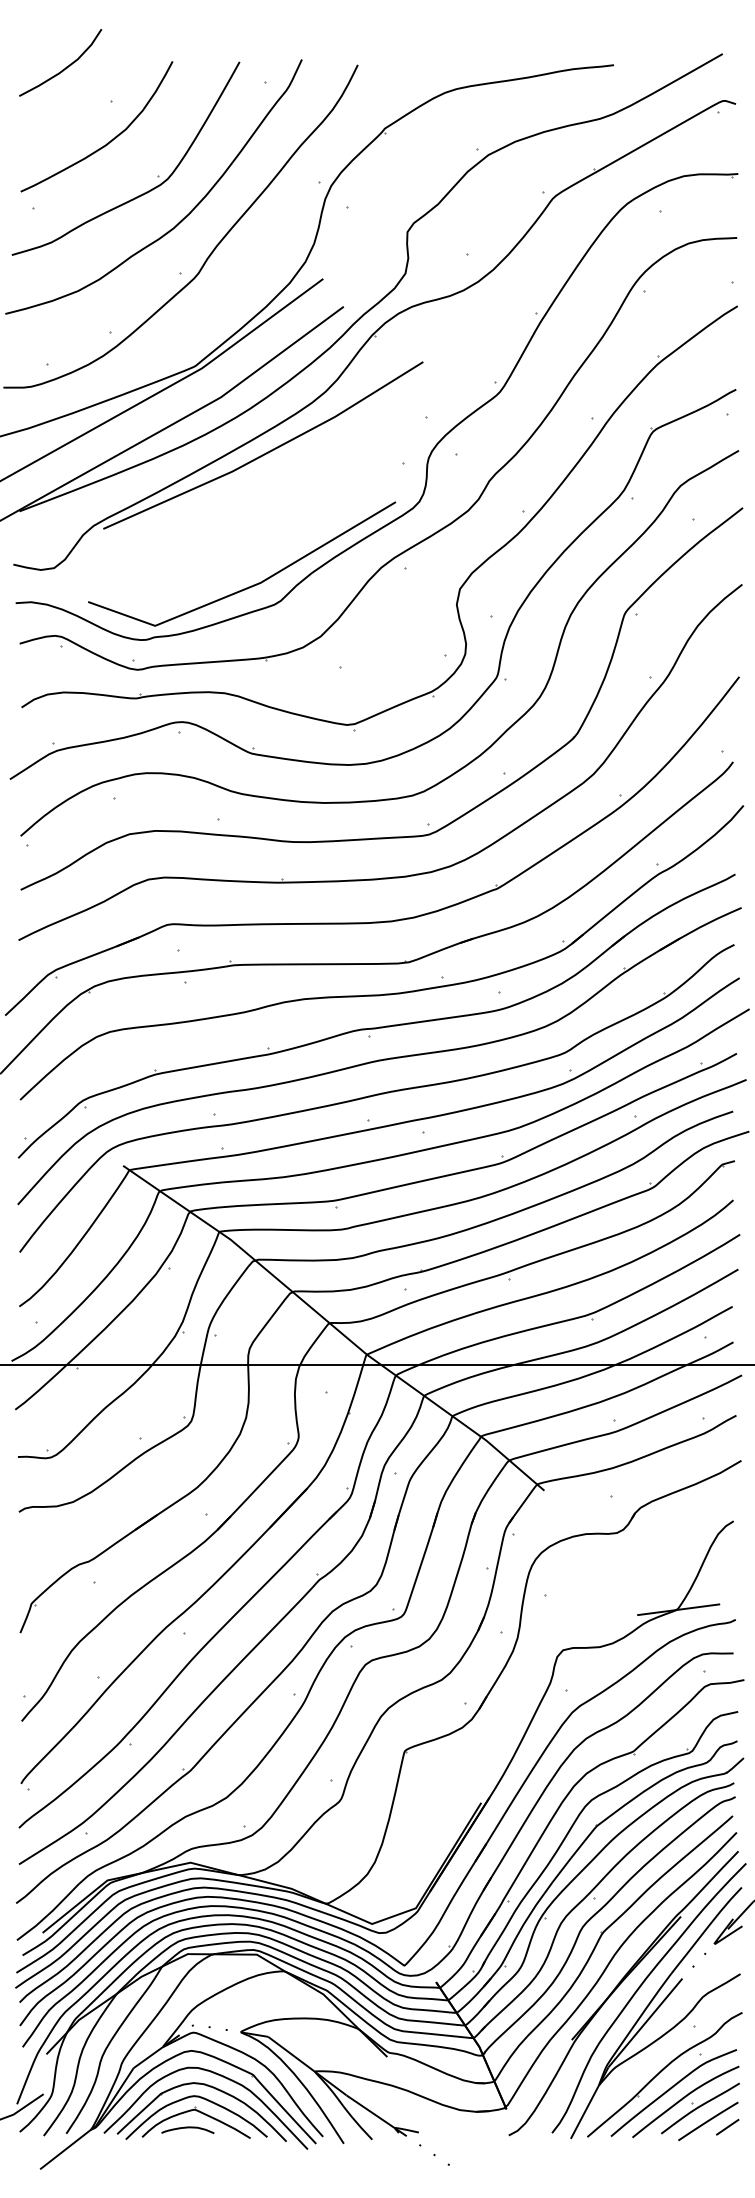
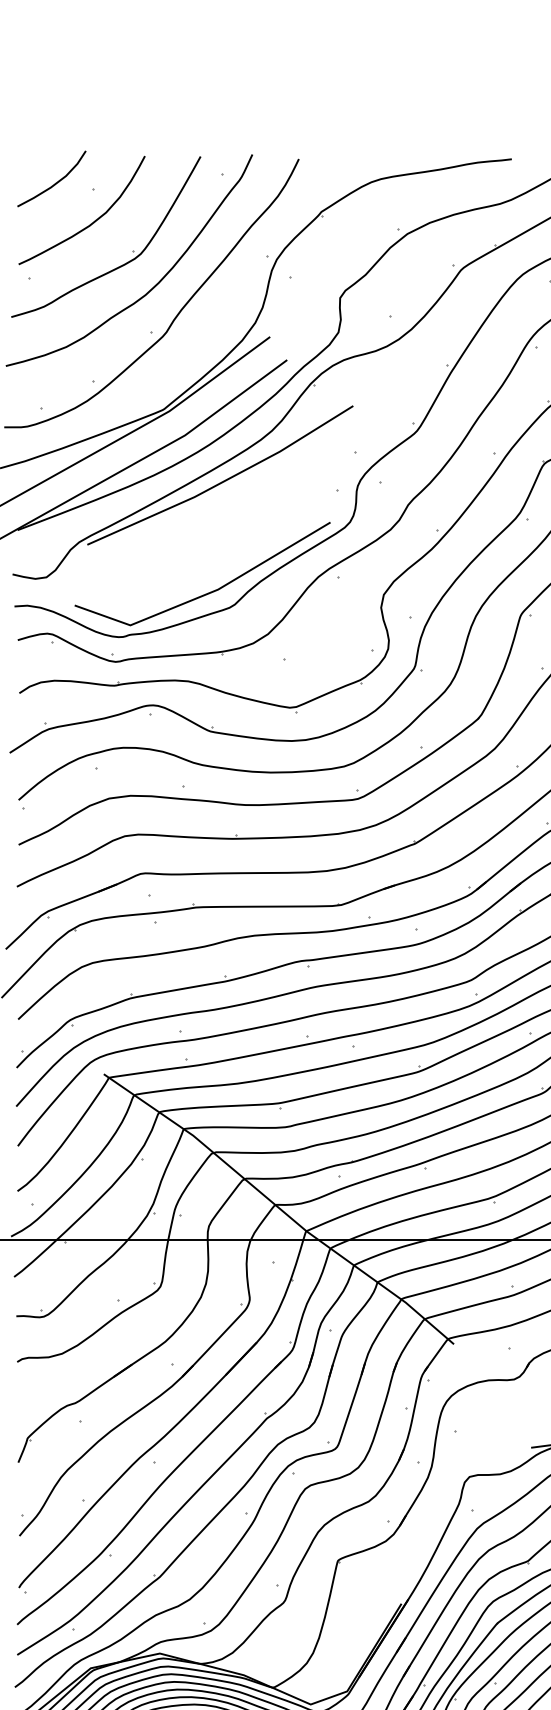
curve: (65, 67) -> (55, 182), moved

